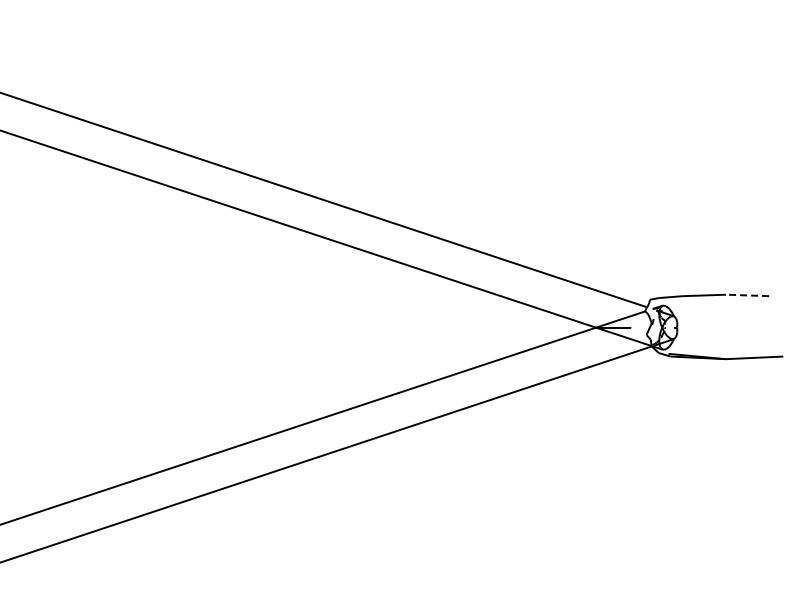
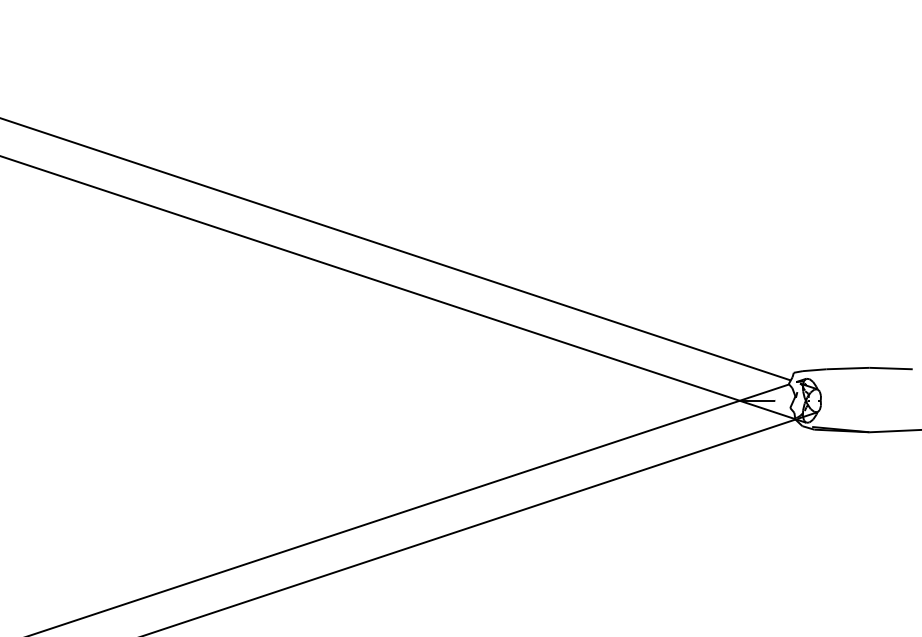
line: (747, 295) -> (891, 368), dashed -> solid

